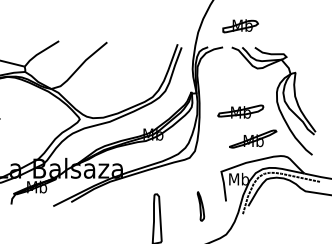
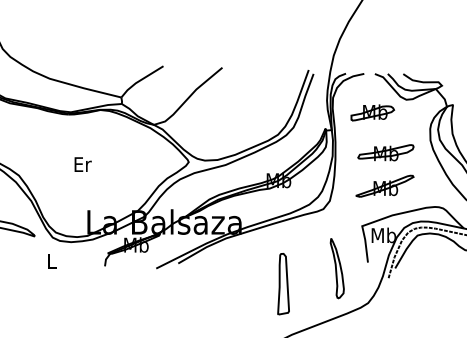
part: (240, 25) -> (372, 112), moved
part: (252, 138) -> (384, 185), moved
part: (200, 206) -> (336, 268), size x1.67

